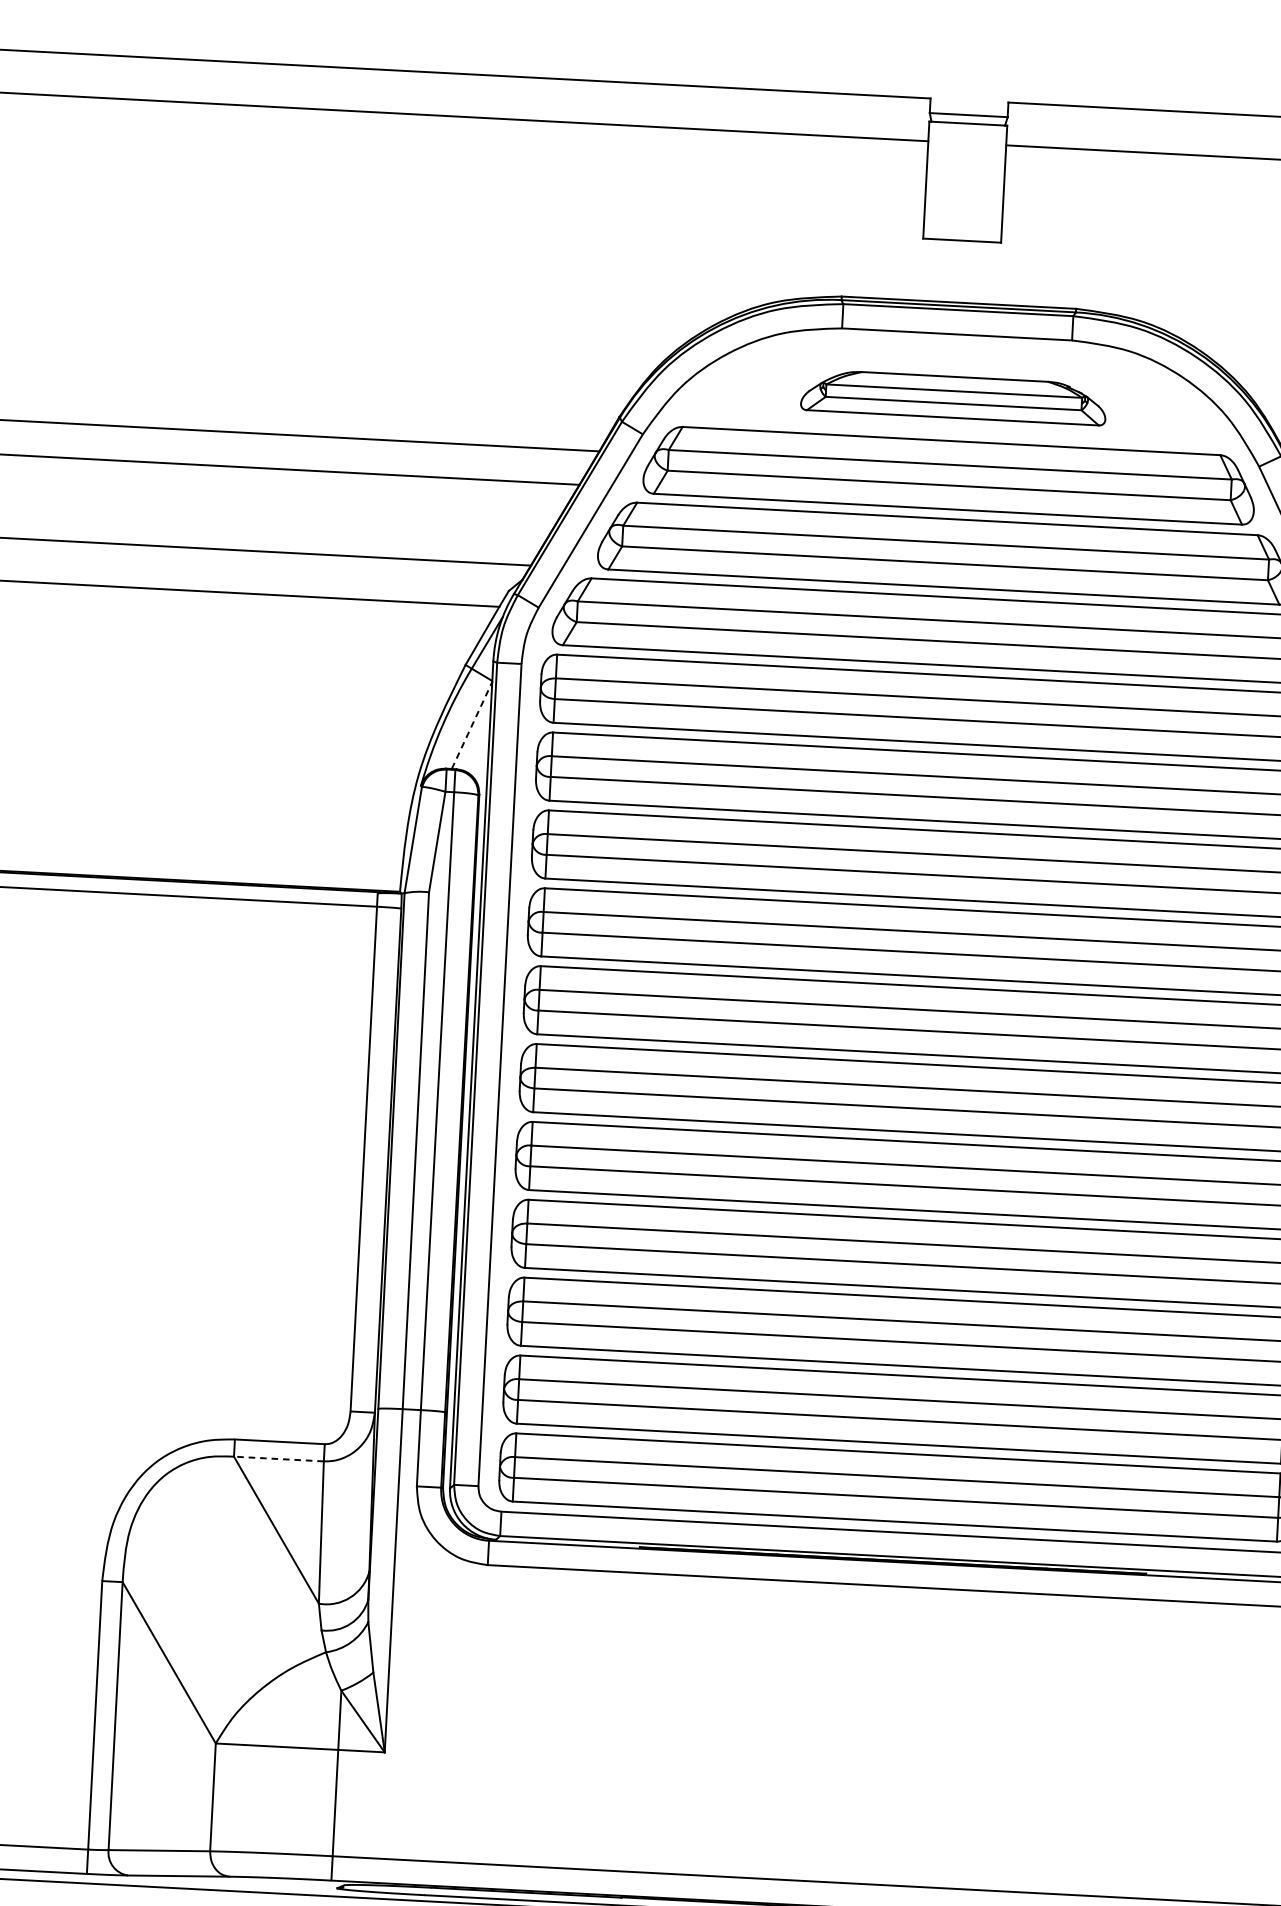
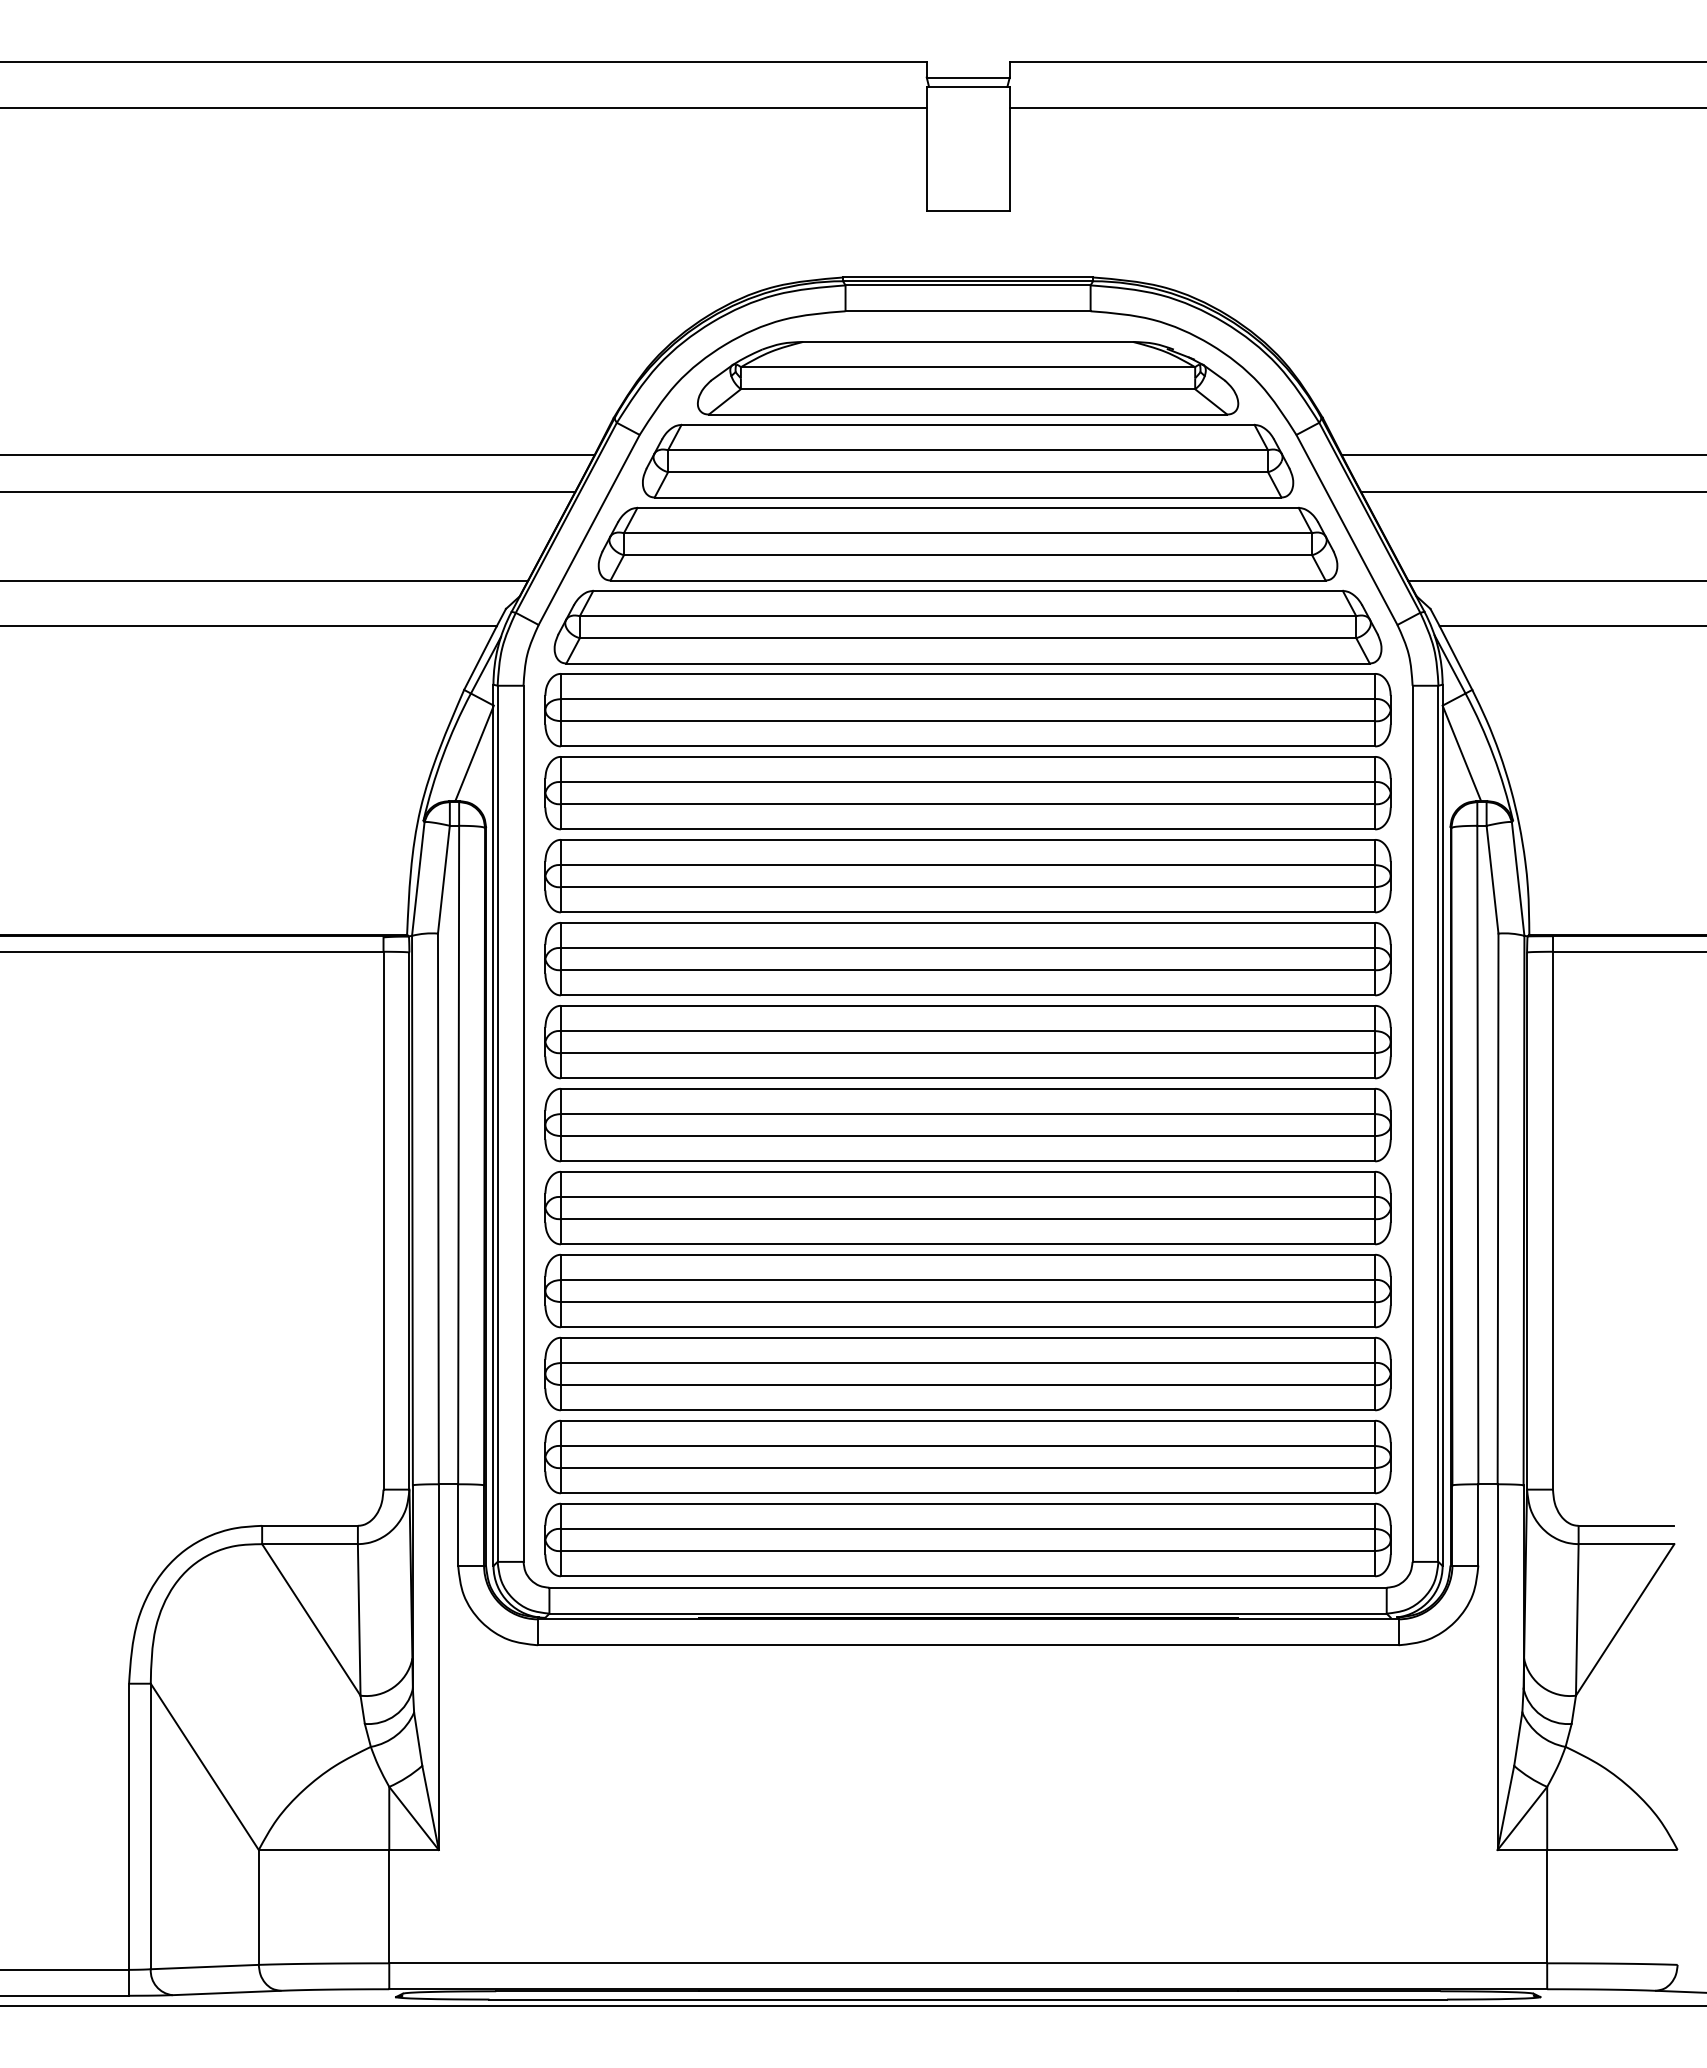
part: (954, 397) -> (968, 378), size x1.67
line: (472, 725) -> (474, 753), dashed -> solid
line: (279, 1459) -> (310, 1544), dashed -> solid

